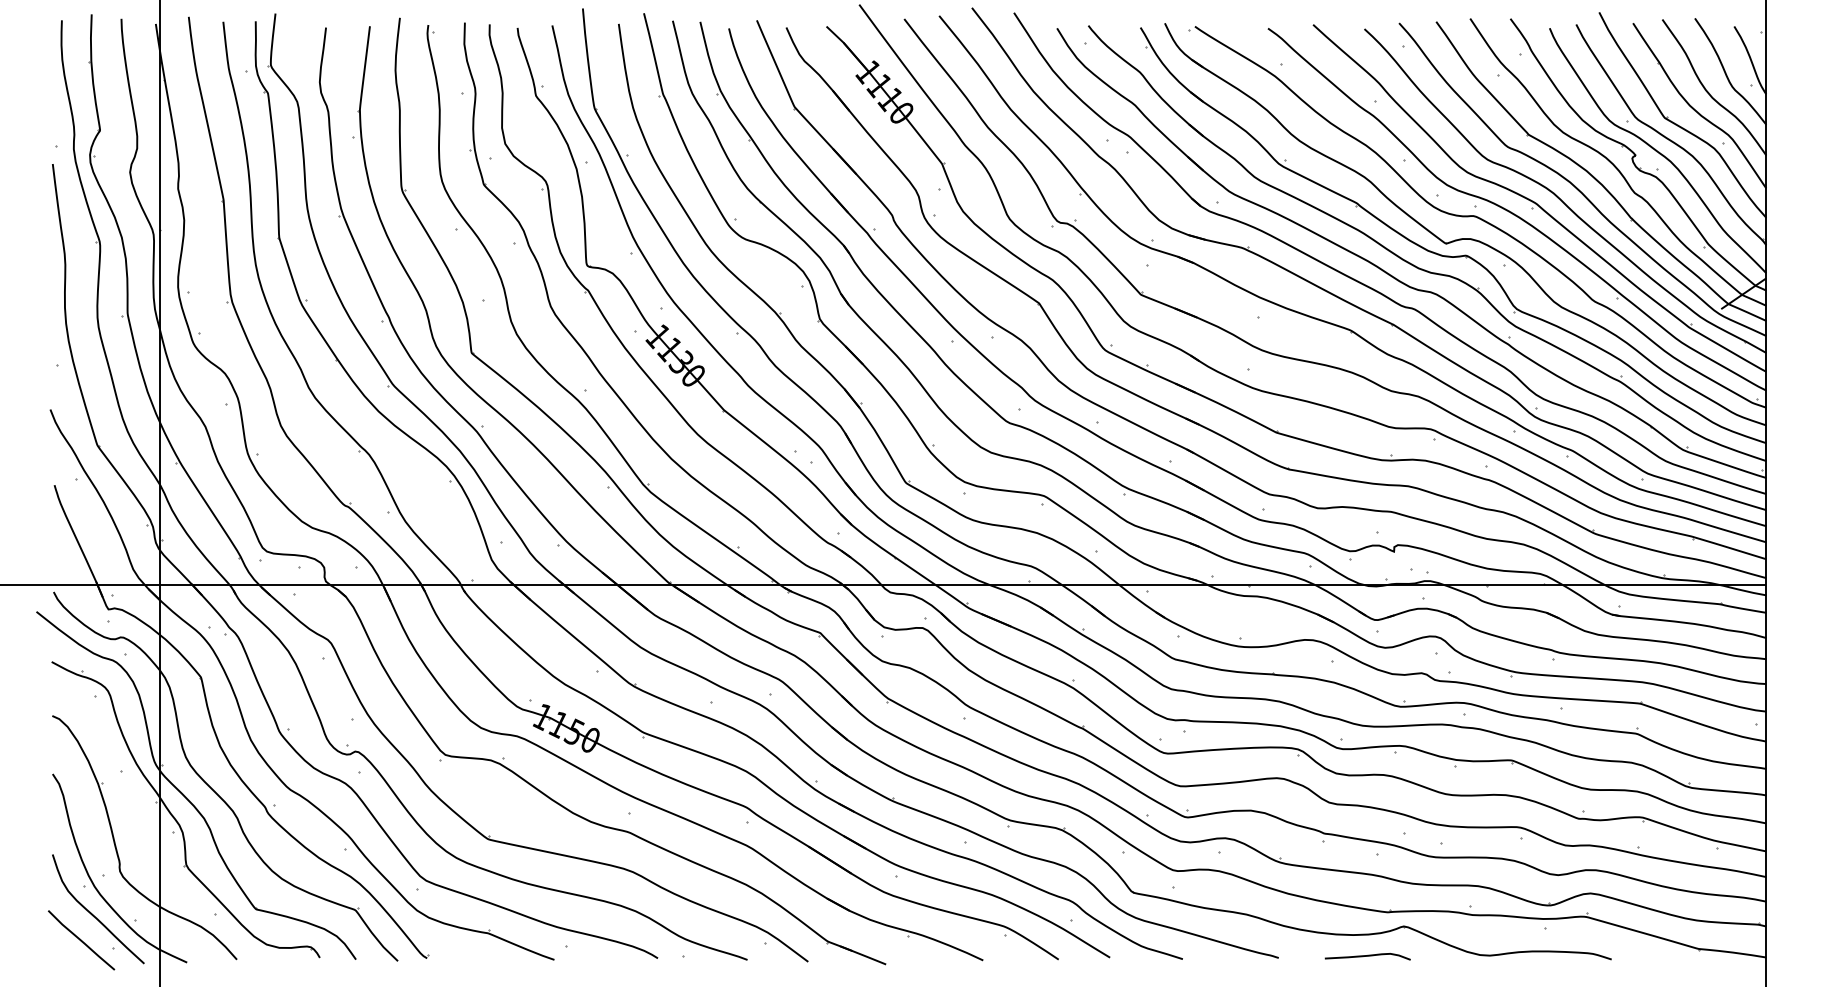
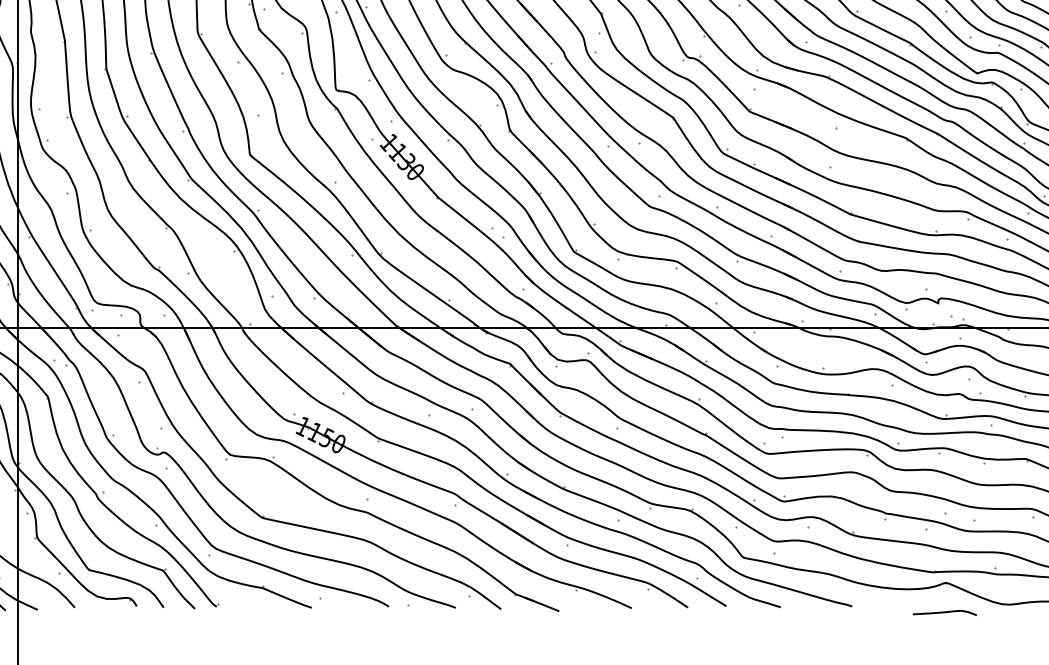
curve: (1367, 956) -> (944, 612), moved

